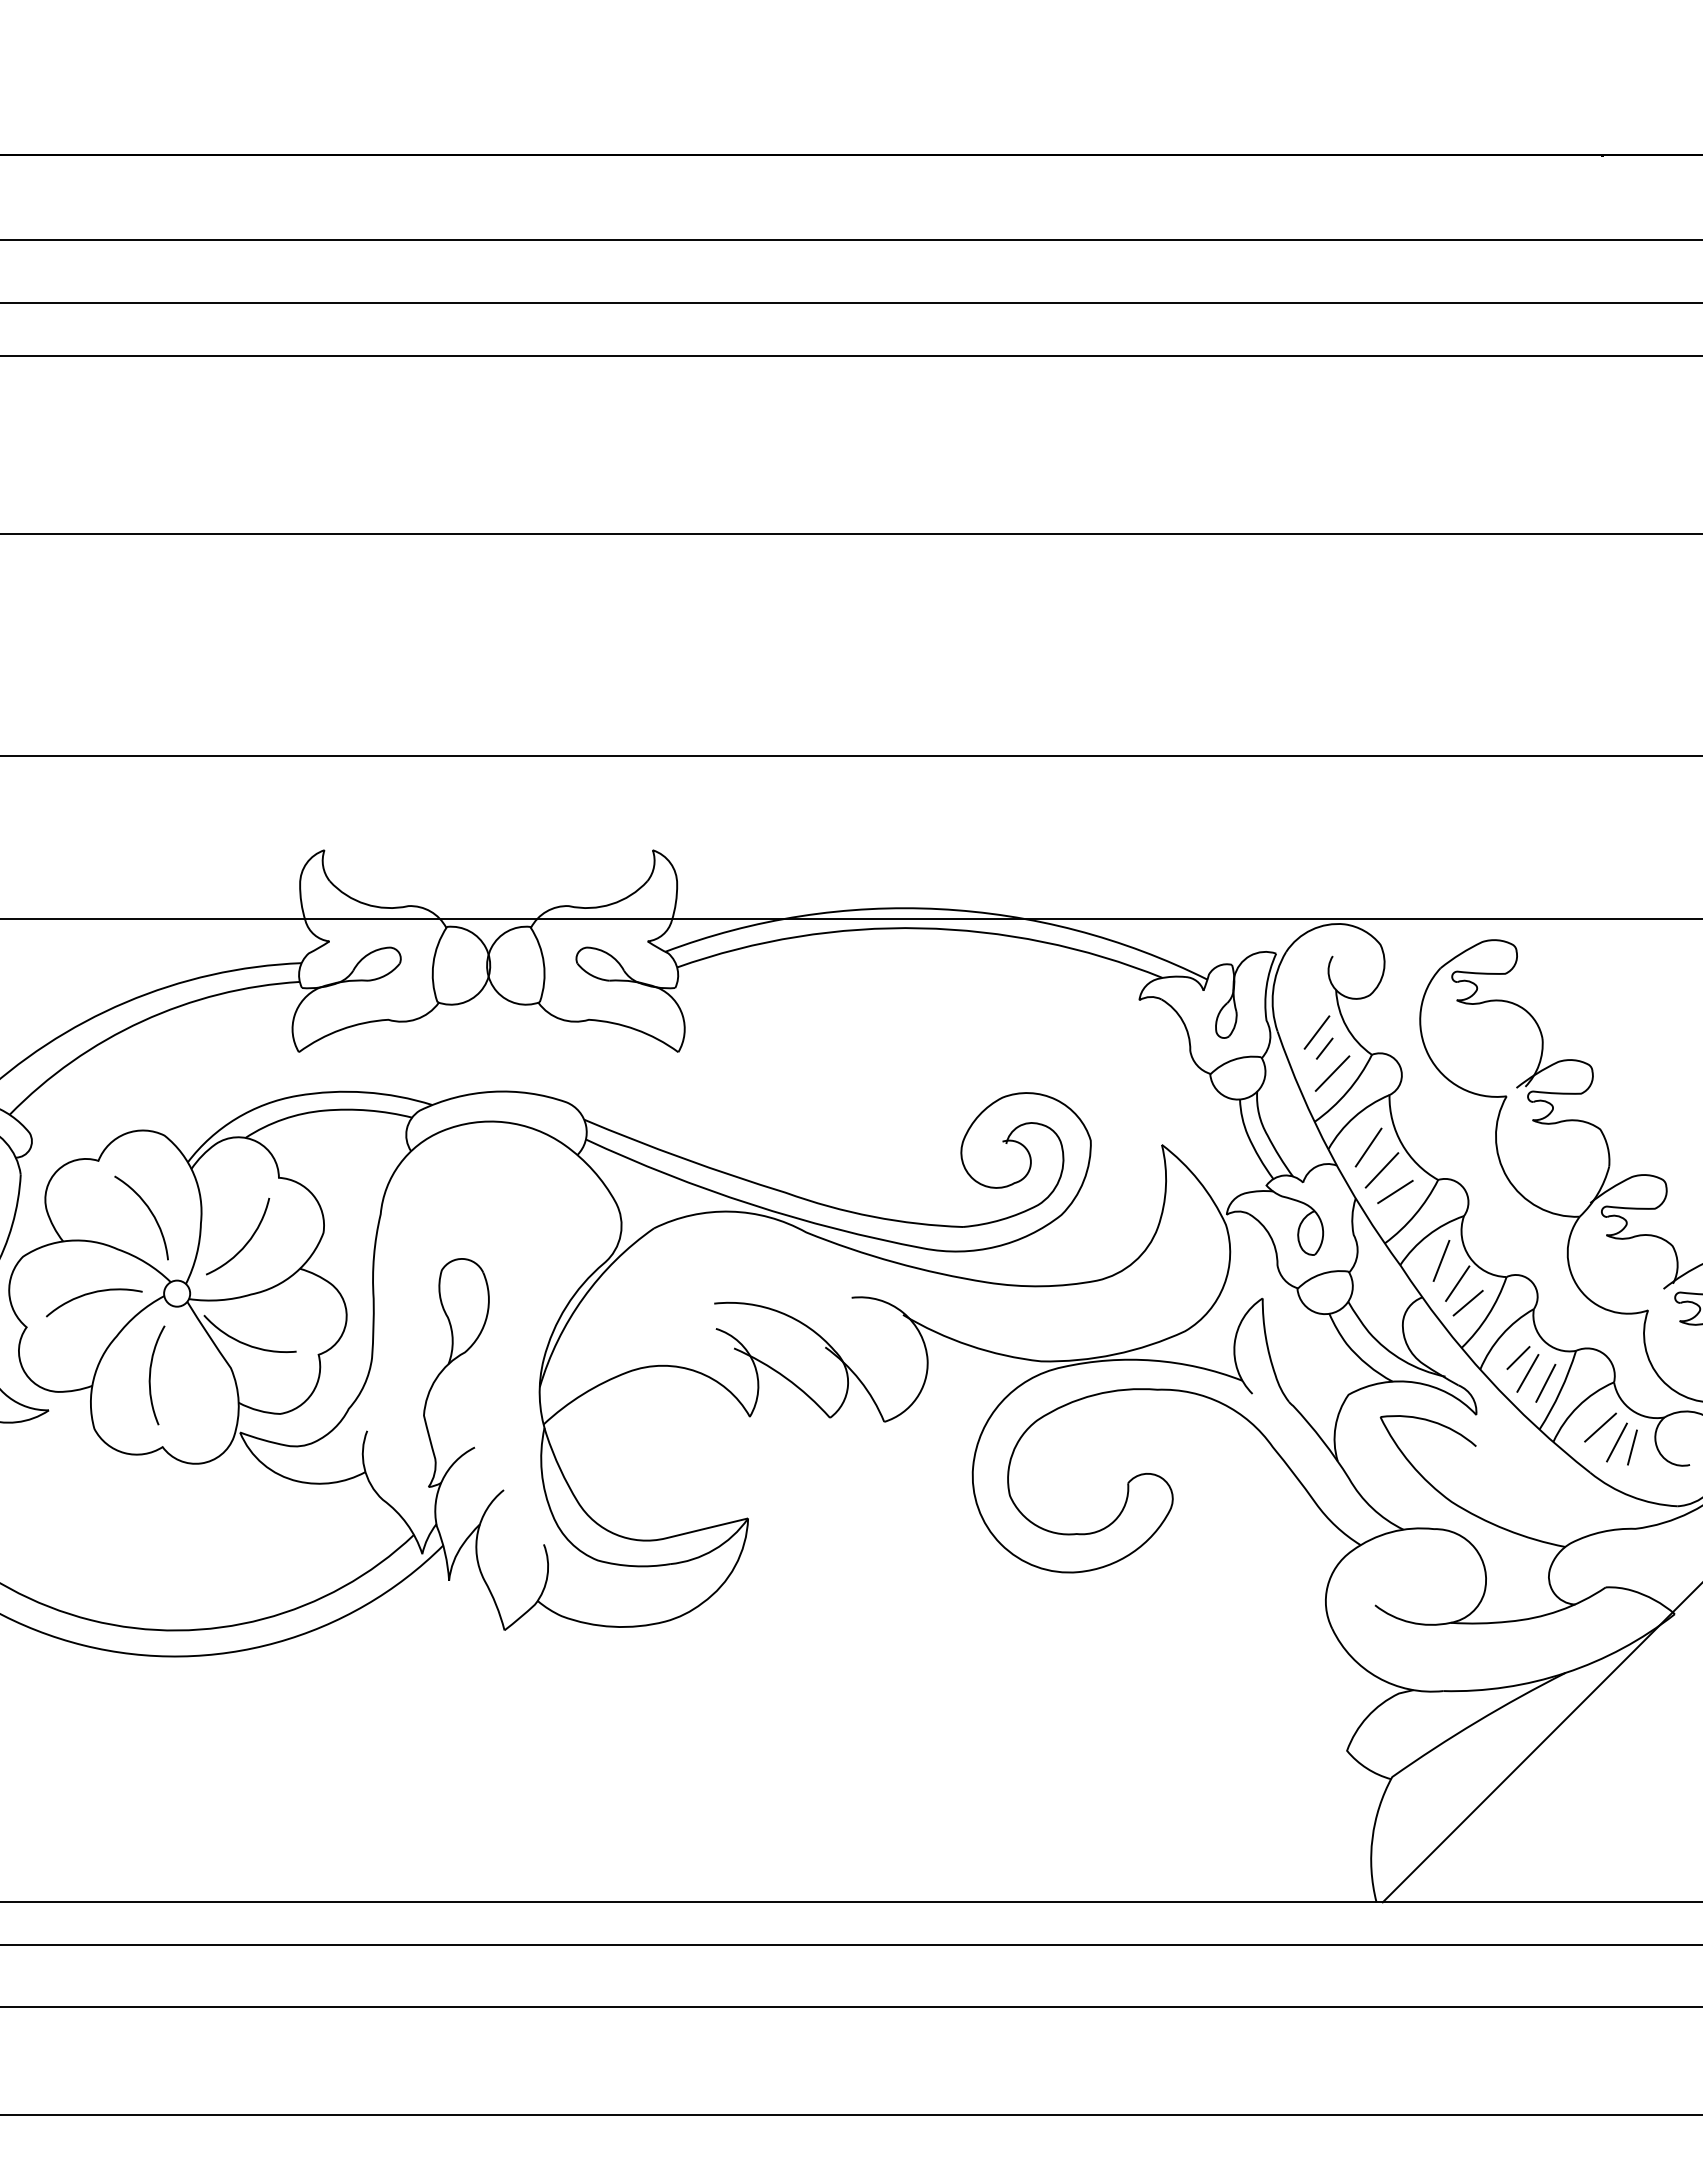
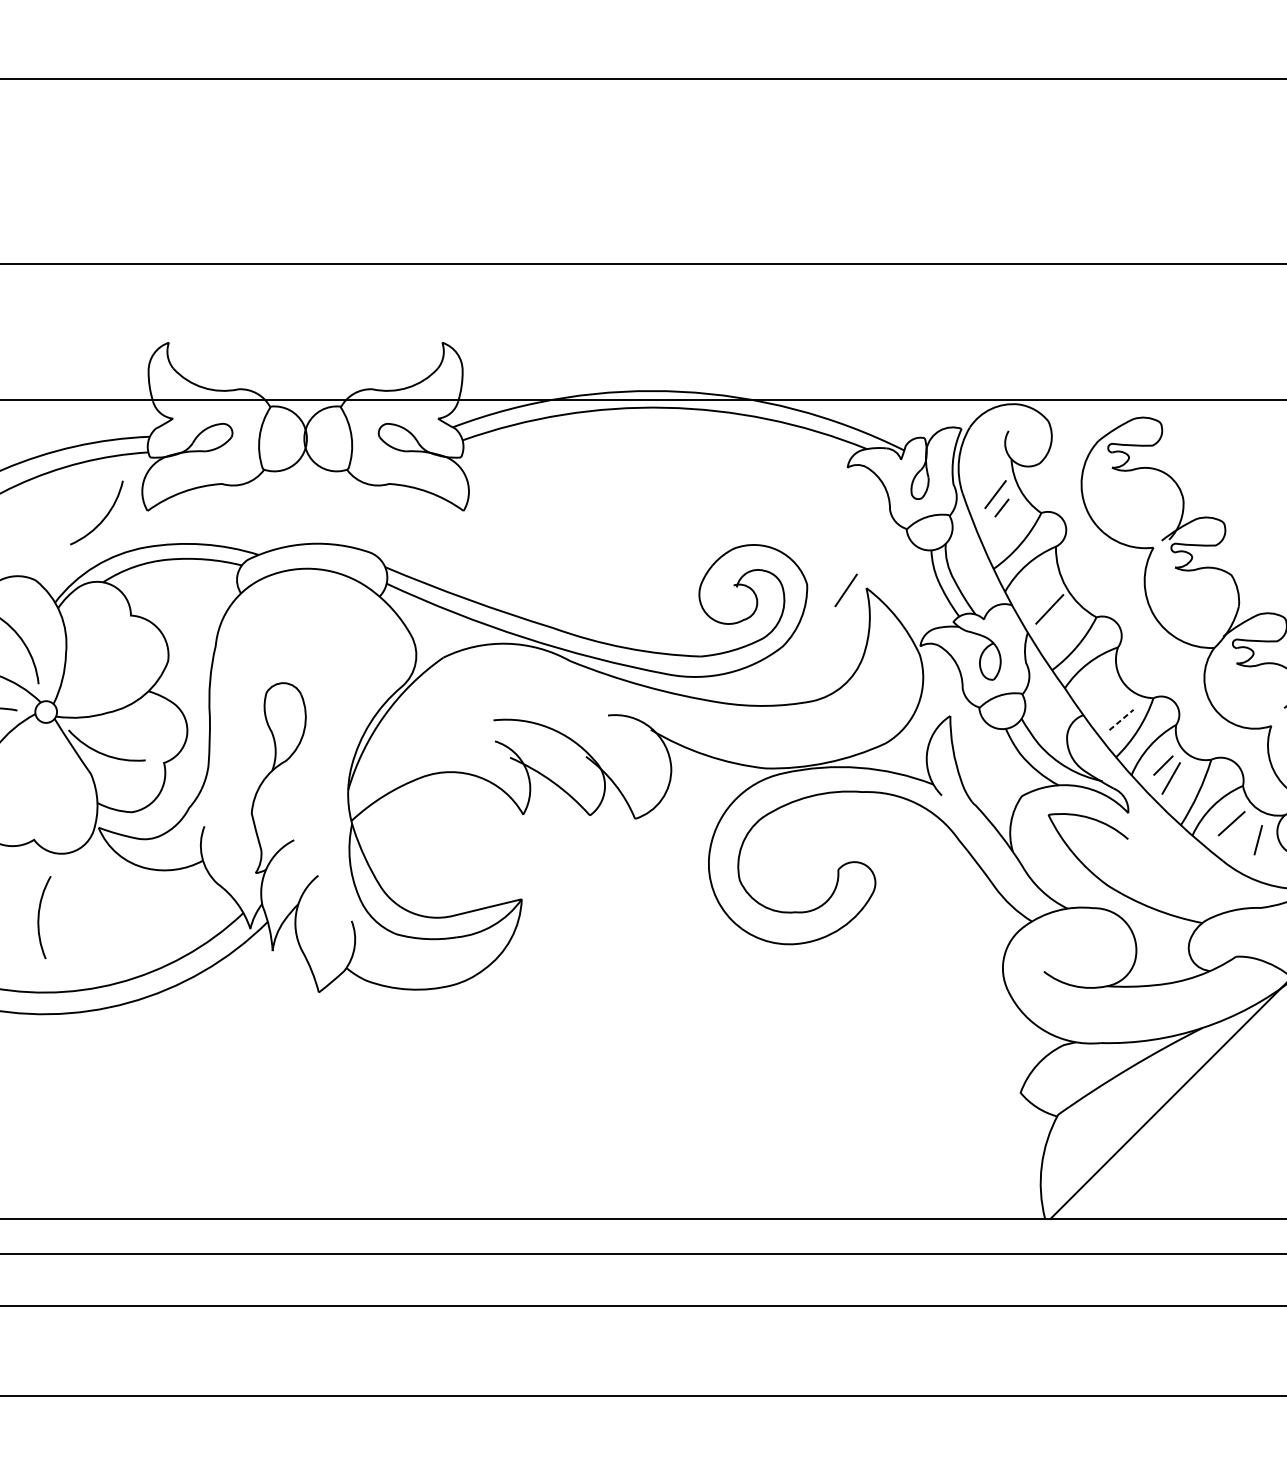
line: (1332, 1073) -> (1008, 528), removed
line: (1368, 1147) -> (846, 590), moved
line: (1395, 1191) -> (1060, 626), removed
curve: (245, 1243) -> (103, 518), moved
line: (1441, 1260) -> (1099, 684), removed
line: (1457, 1283) -> (1112, 703), removed
line: (1468, 1303) -> (1121, 720), solid -> dashed
curve: (151, 1372) -> (39, 915), moved
line: (1545, 1382) -> (1185, 786), removed
line: (1616, 1442) -> (1245, 836), removed

